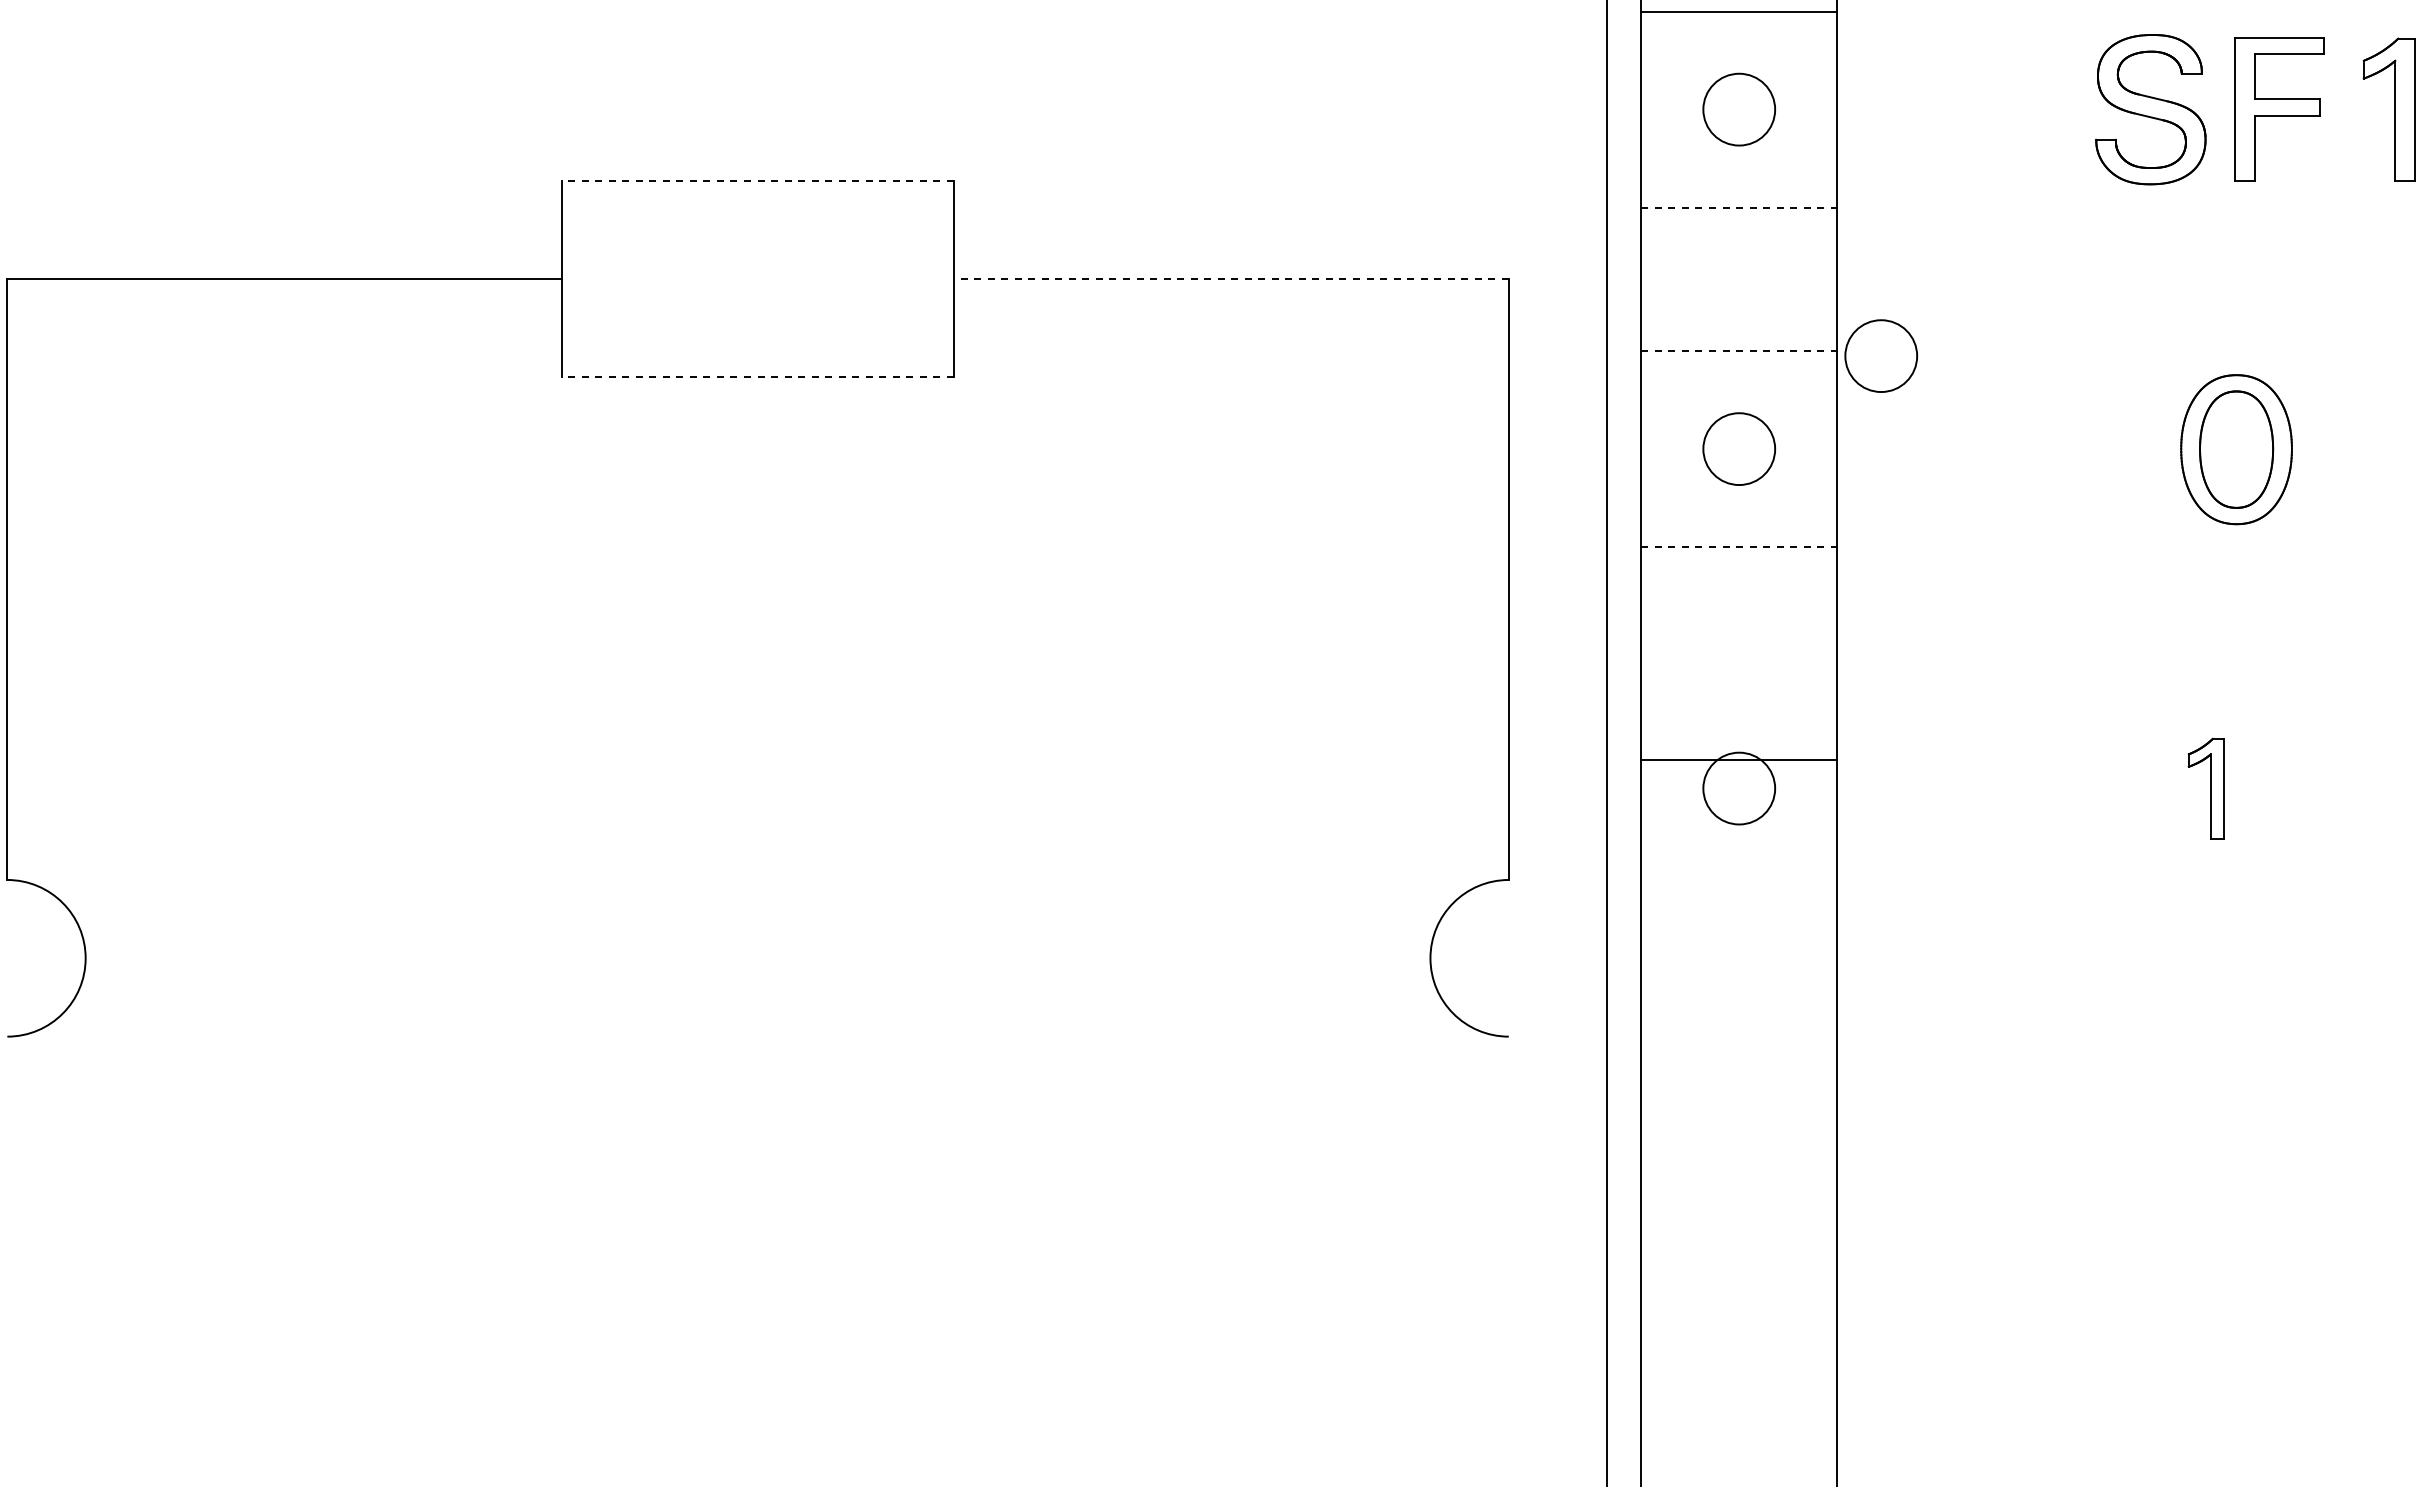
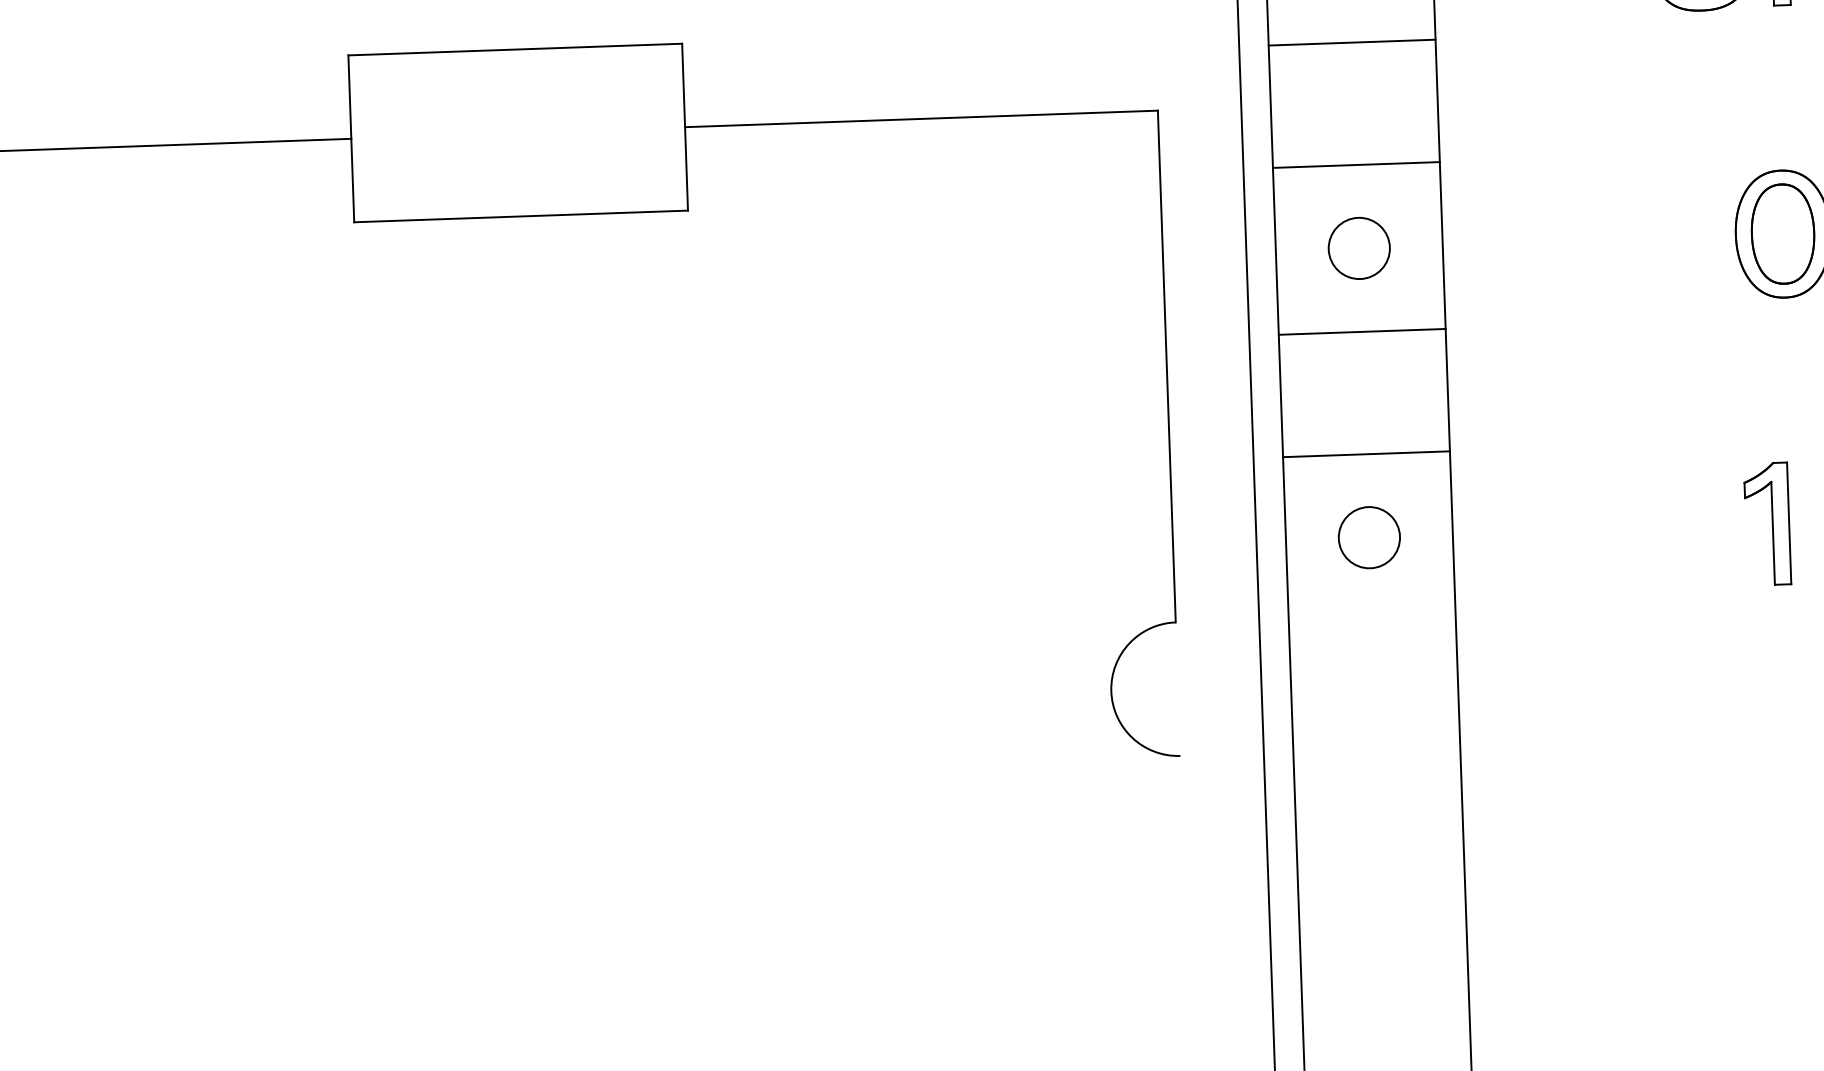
line: (758, 181) -> (515, 49), dashed -> solid
line: (1739, 207) -> (1352, 42), dashed -> solid
line: (1230, 279) -> (920, 119), dashed -> solid
line: (1739, 351) -> (1356, 165), dashed -> solid
circle: (1881, 355) -> (1477, 164), removed
line: (758, 377) -> (521, 216), dashed -> solid
line: (1739, 547) -> (1362, 332), dashed -> solid
line: (1739, 759) -> (1366, 454), moved
part: (2206, 788) -> (1767, 523), size x1.43

